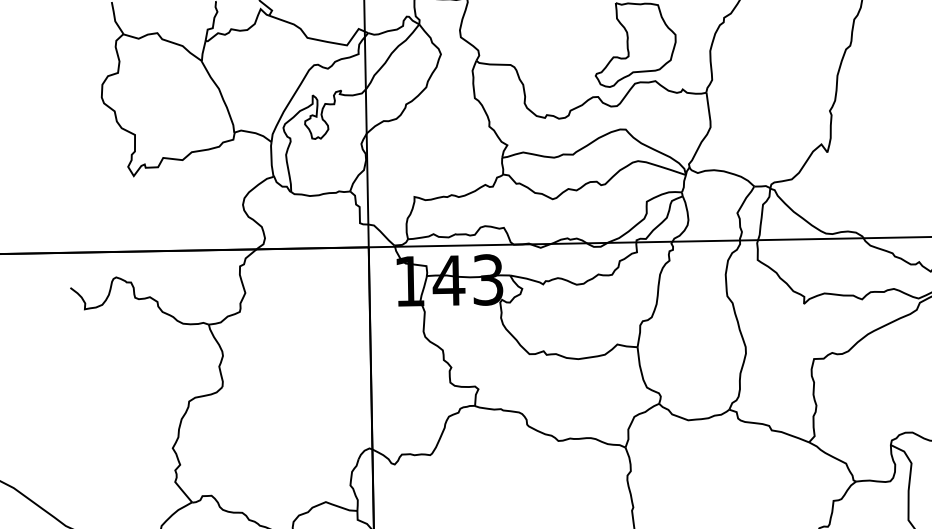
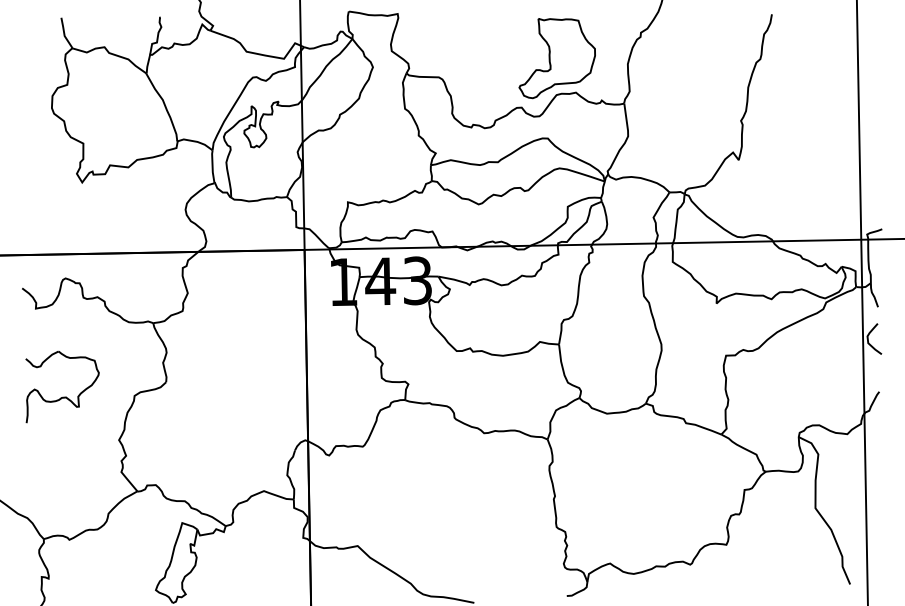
part: (112, 402) -> (62, 396), added

